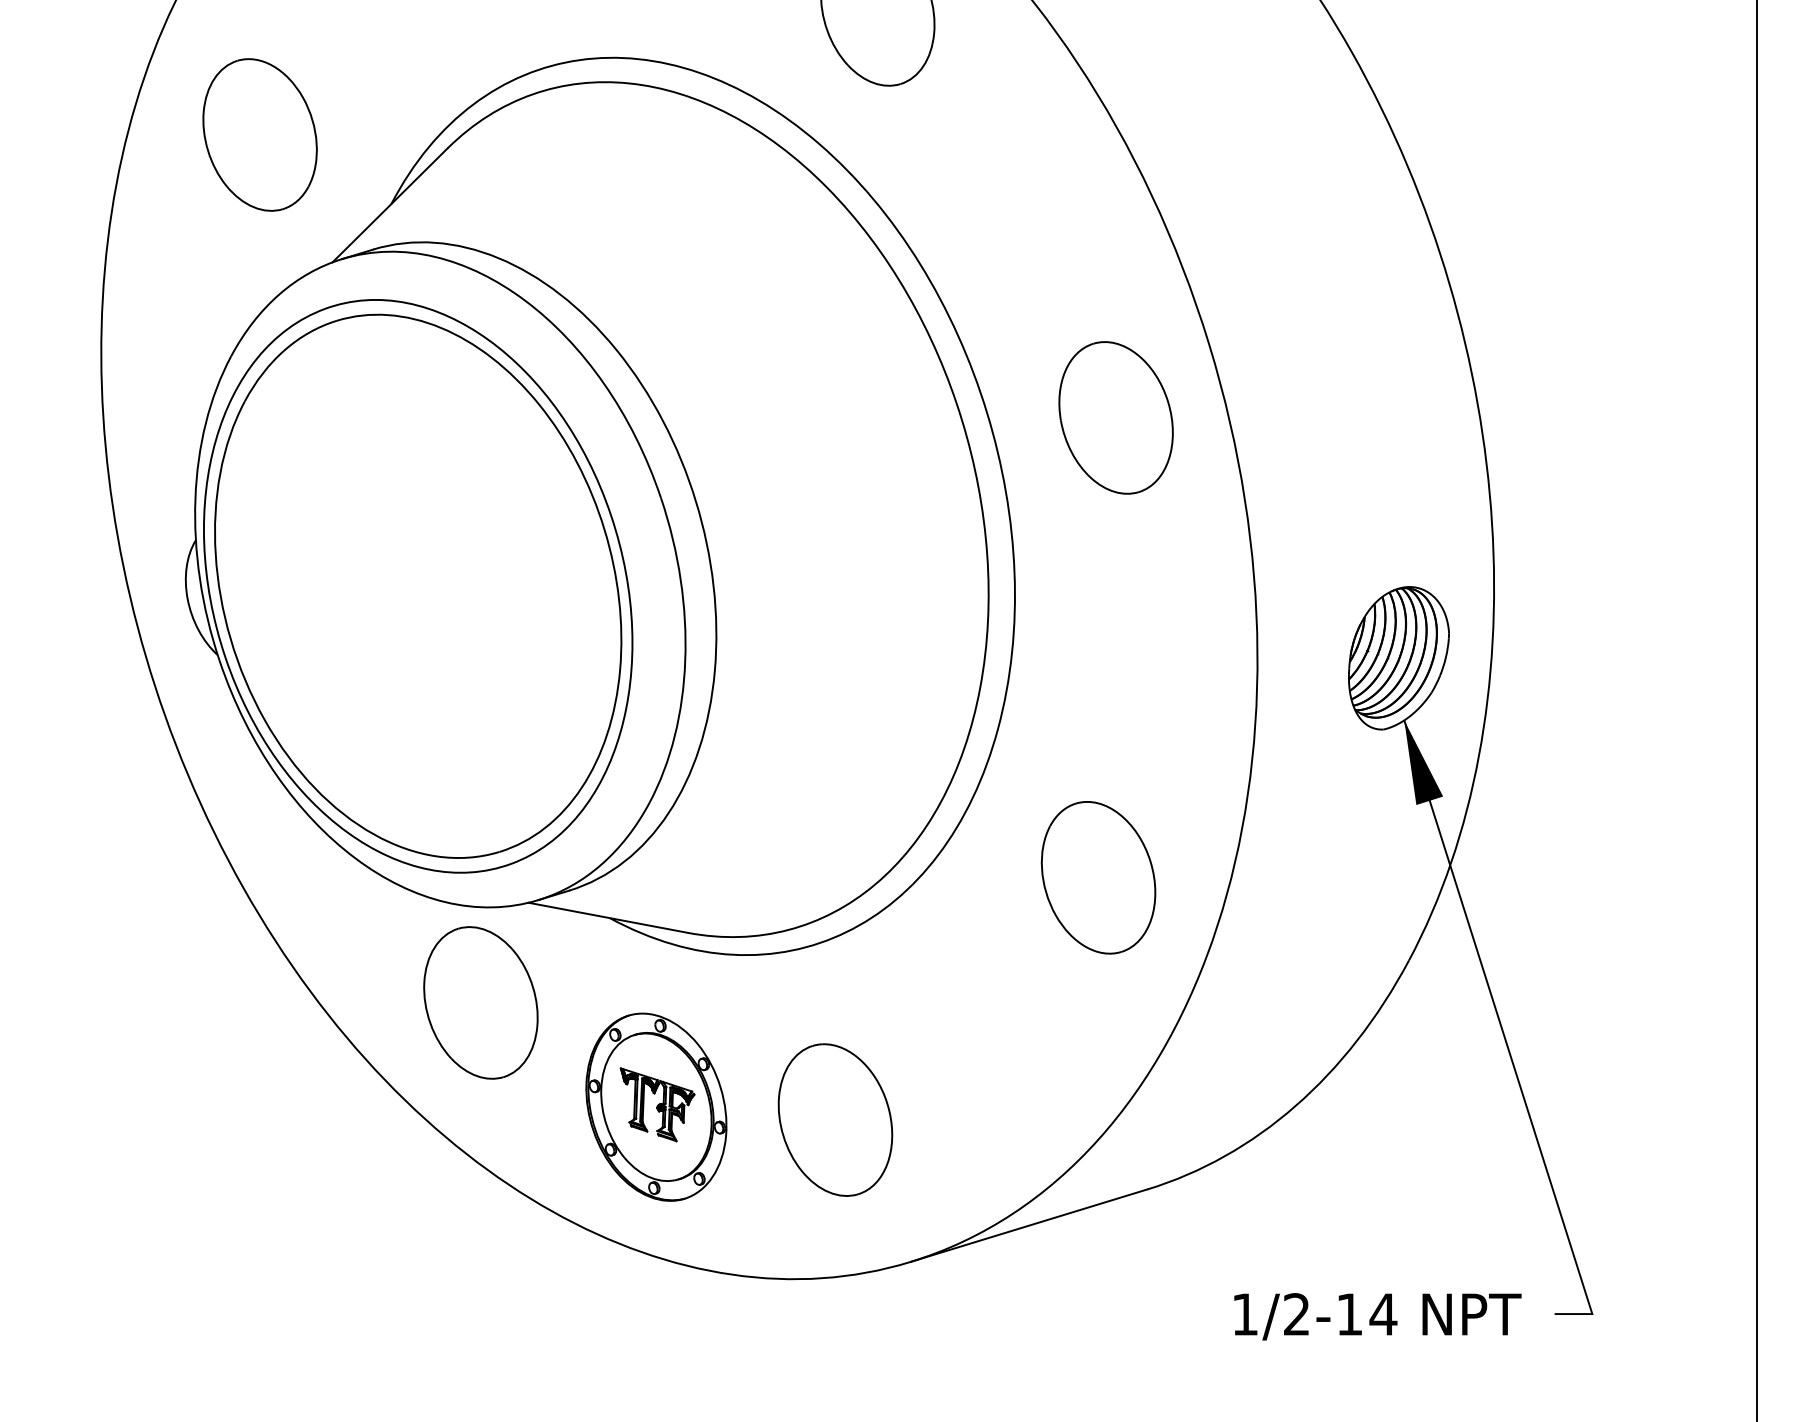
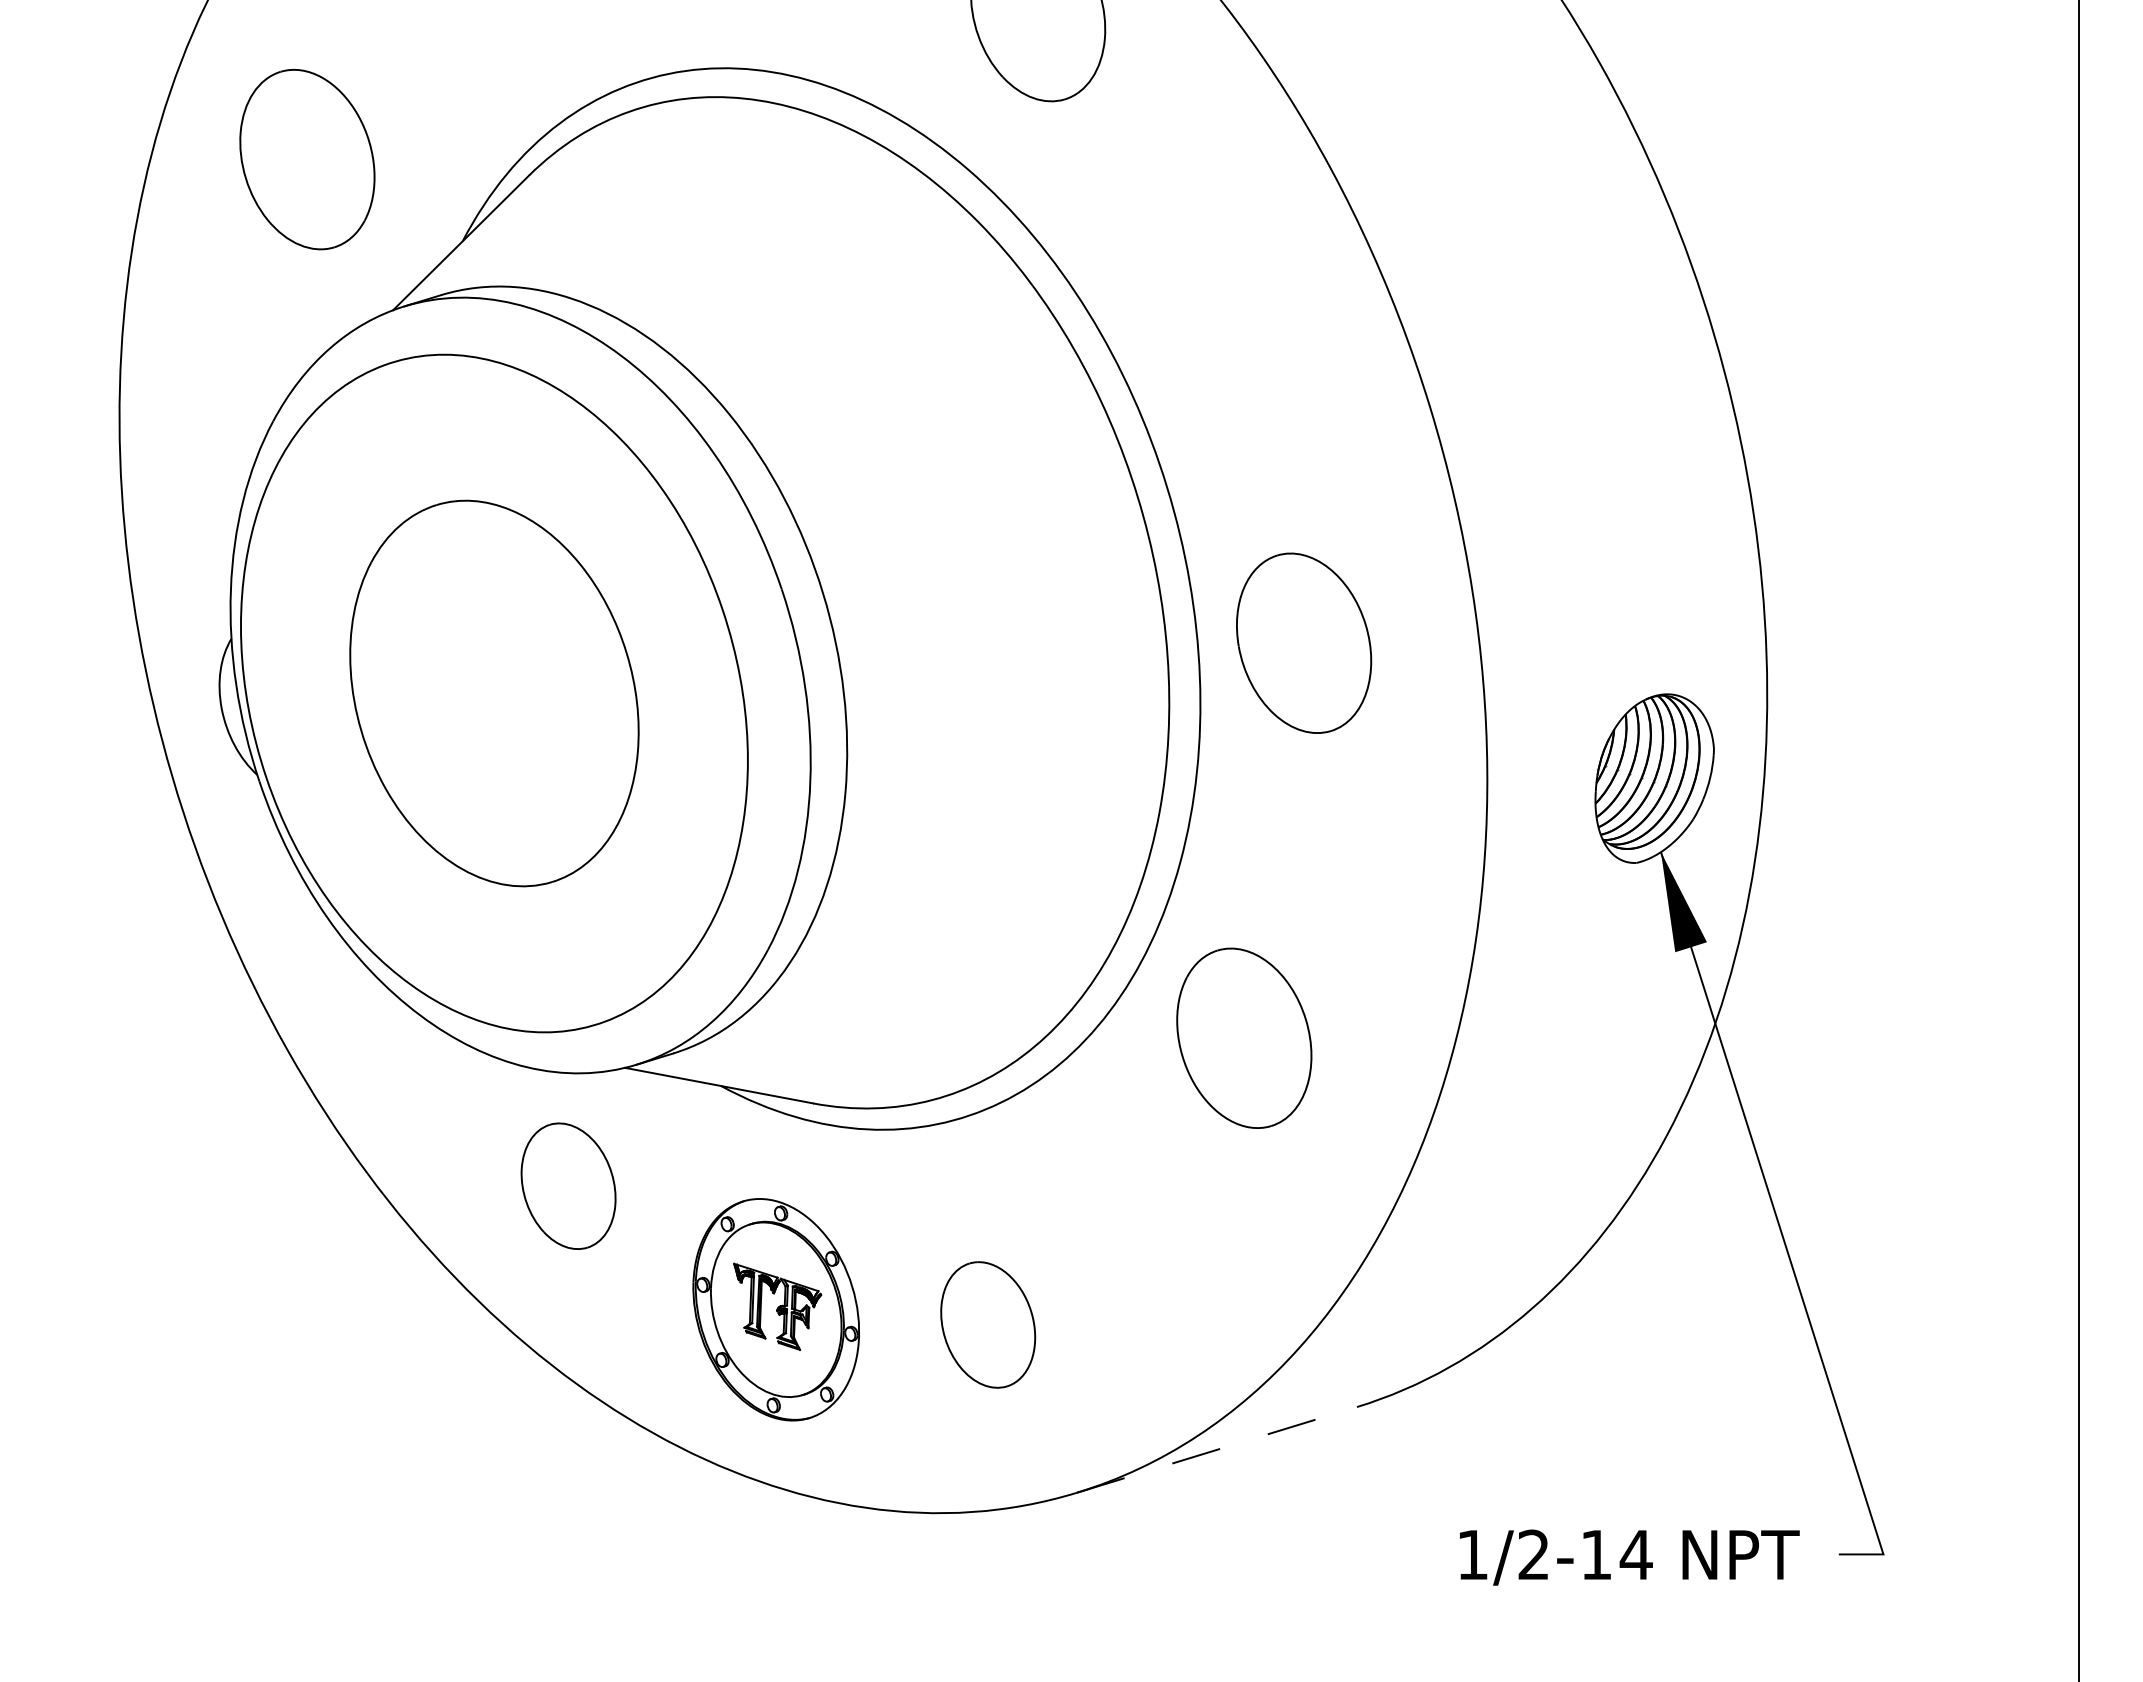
part: (1116, 417) -> (1304, 642), moved
part: (418, 586) -> (494, 693), size x0.6
part: (1098, 877) -> (1244, 1037), moved
part: (480, 1002) -> (568, 1185), size x0.7
part: (835, 1119) -> (988, 1324), size x0.7
line: (1029, 1225) -> (1217, 1449), solid -> dashed

